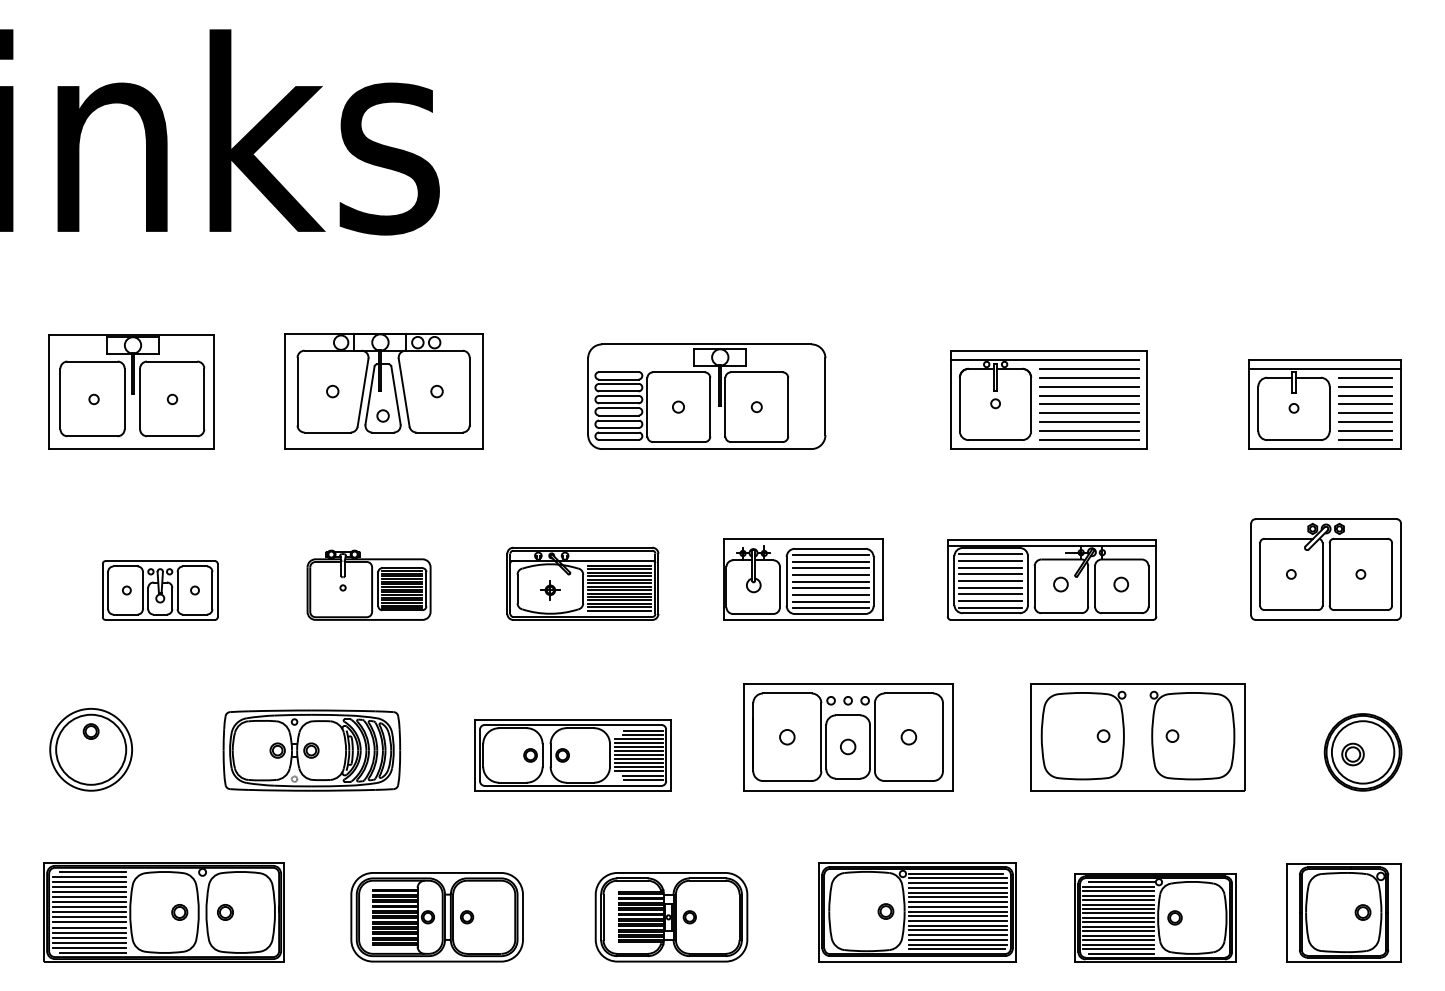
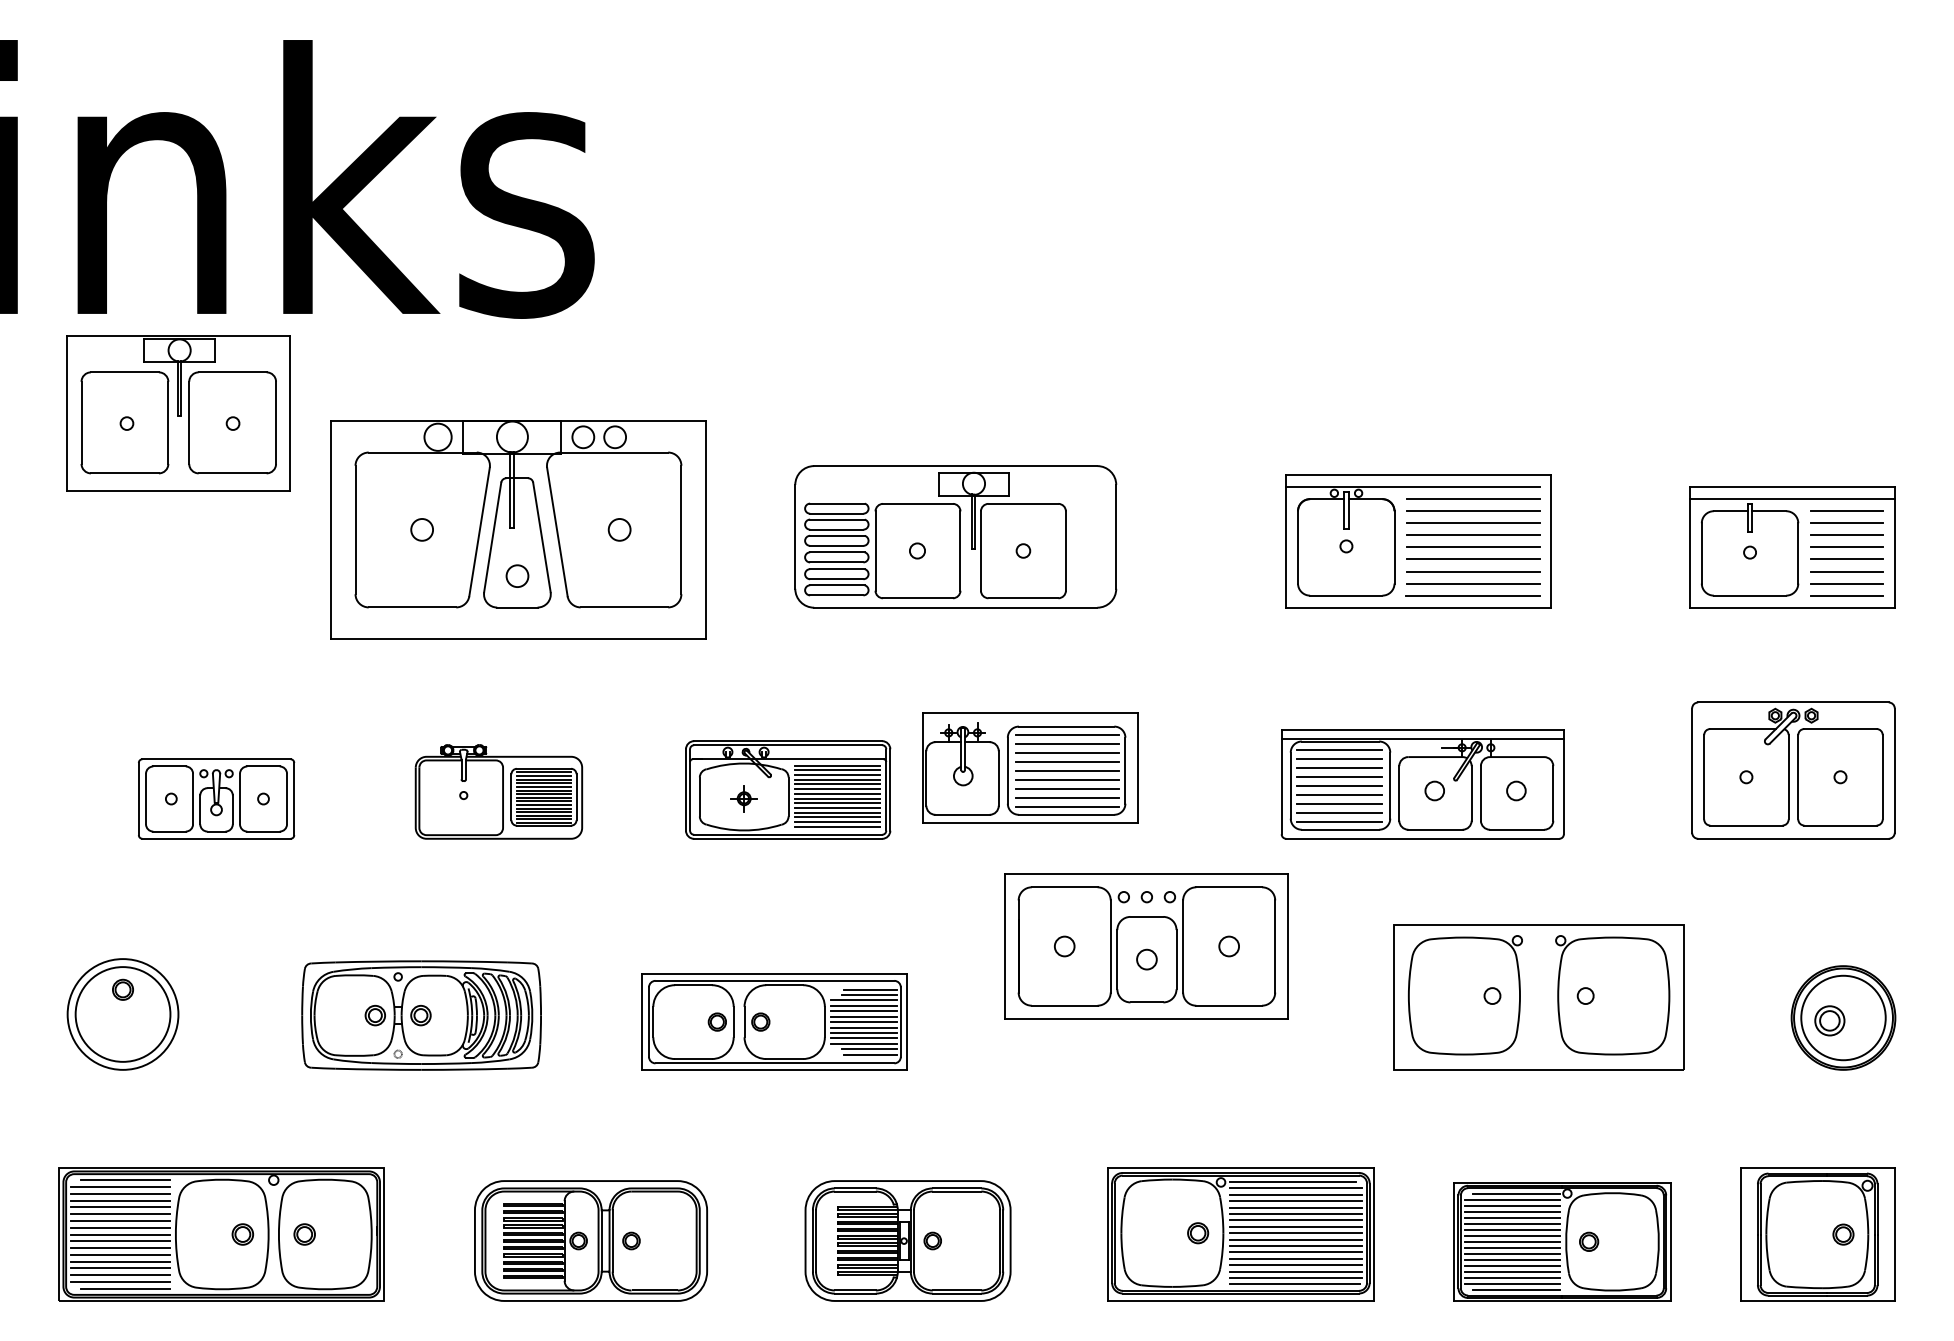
part: (132, 391) -> (178, 413), moved
part: (383, 391) -> (518, 529), size x1.4
part: (803, 579) -> (1030, 767), moved
part: (847, 737) -> (1146, 946), moved

